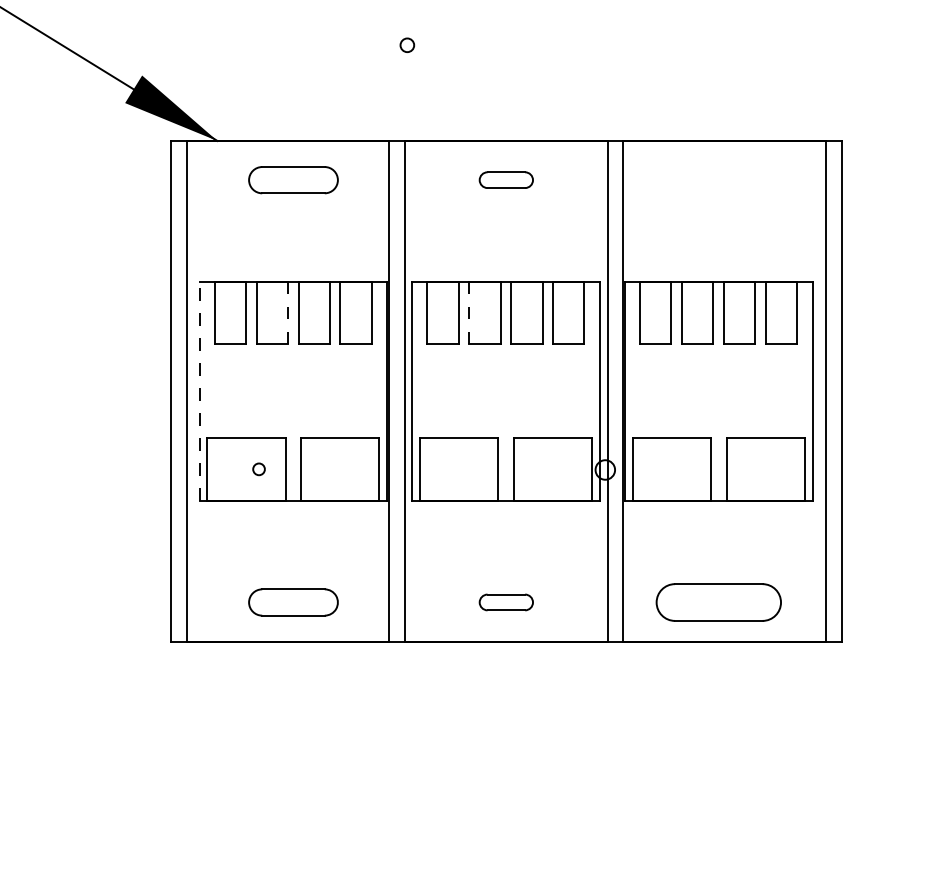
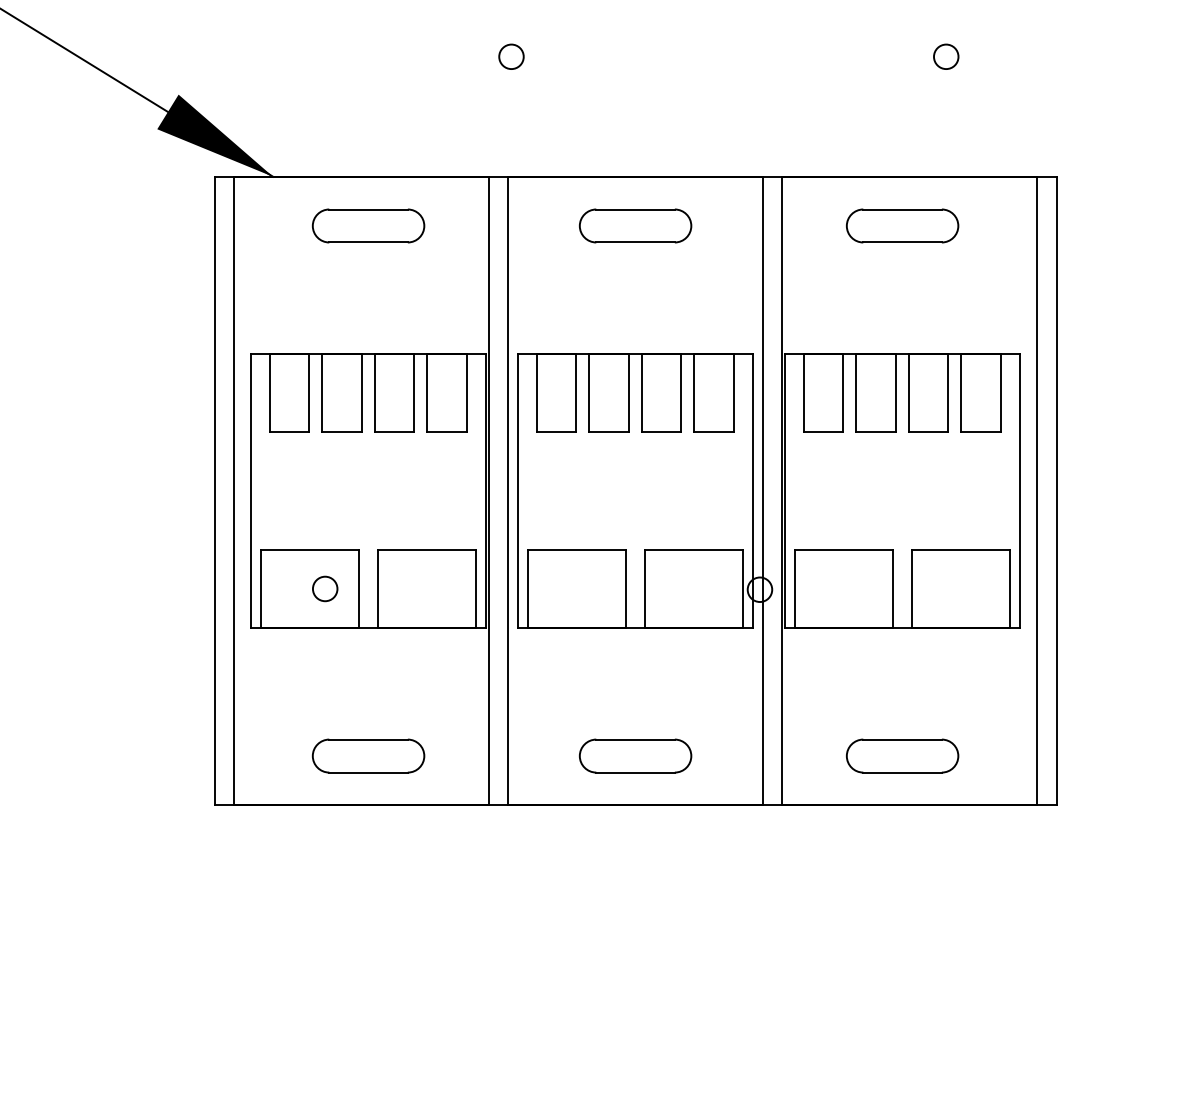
circle: (407, 45) -> (511, 56), size x1.43
circle: (753, 45) -> (946, 56), added
part: (506, 179) -> (635, 225), size x1.67
part: (718, 179) -> (902, 225), added
line: (287, 313) -> (361, 393), dashed -> solid
line: (469, 313) -> (589, 393), dashed -> solid
line: (199, 390) -> (250, 490), dashed -> solid
circle: (259, 468) -> (325, 588), size x1.67
part: (506, 602) -> (635, 755), size x1.67
part: (718, 602) -> (902, 755), size x0.71

